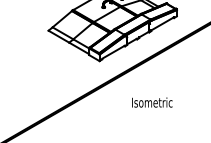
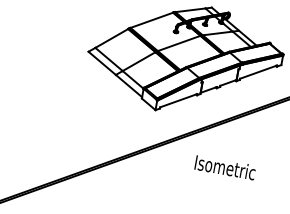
text: (152, 102) -> (225, 167), moved

